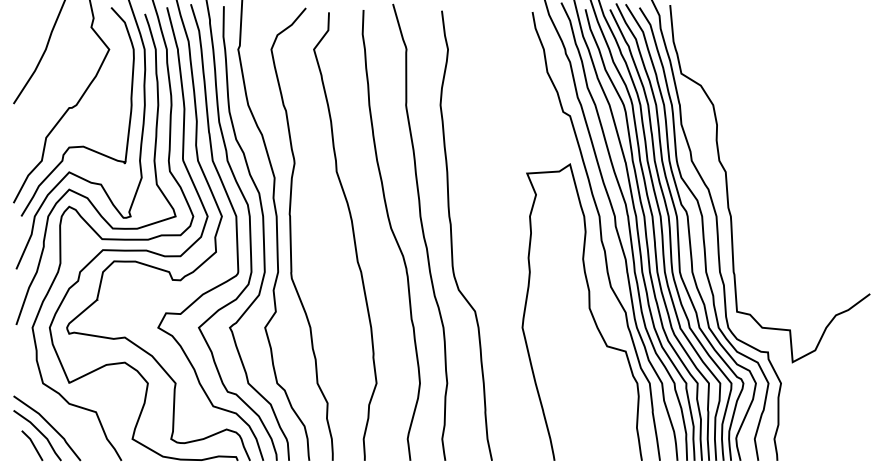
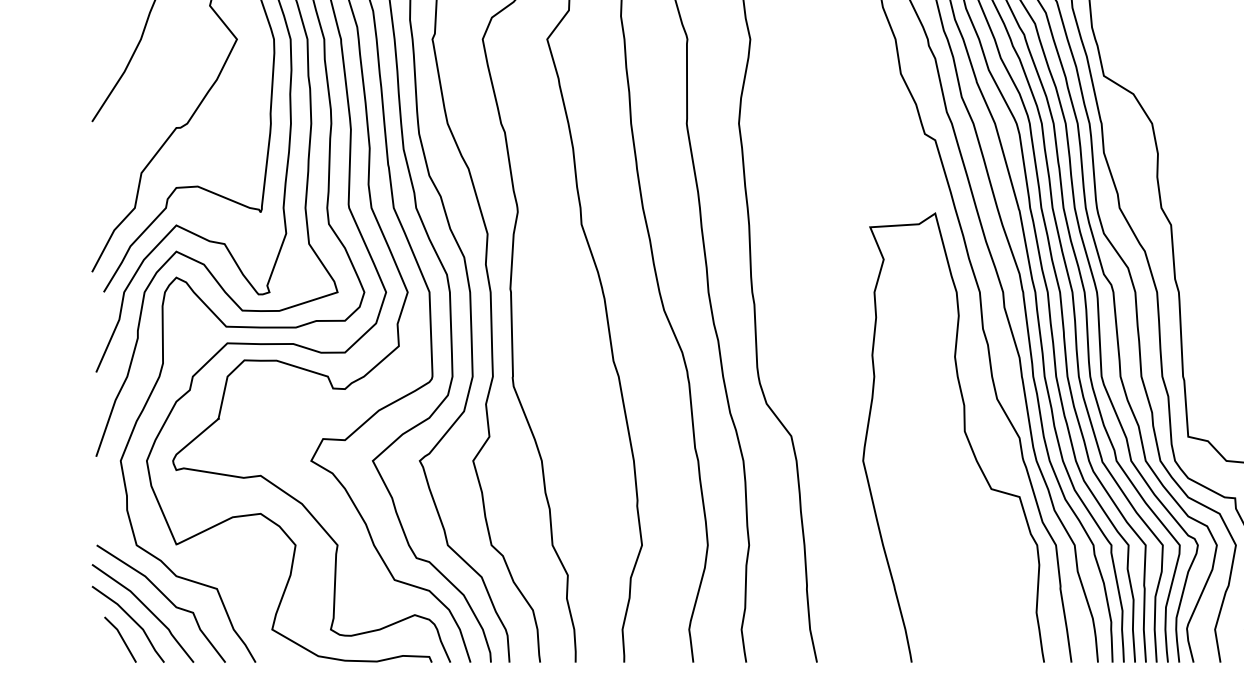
curve: (61, 418) -> (164, 598), added

